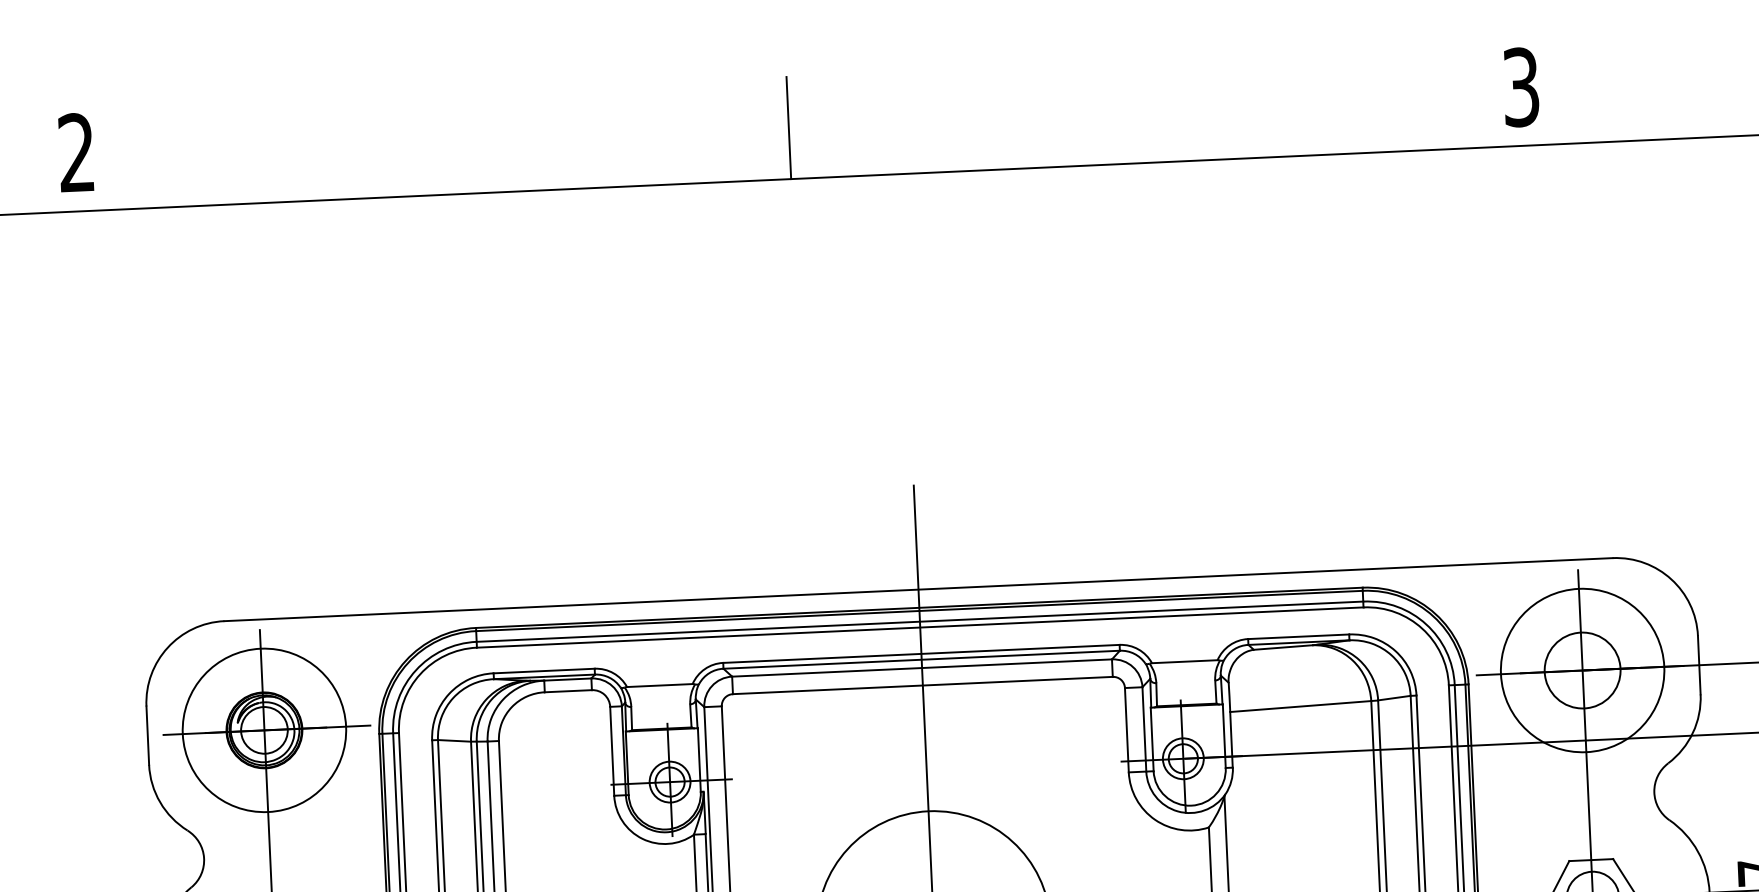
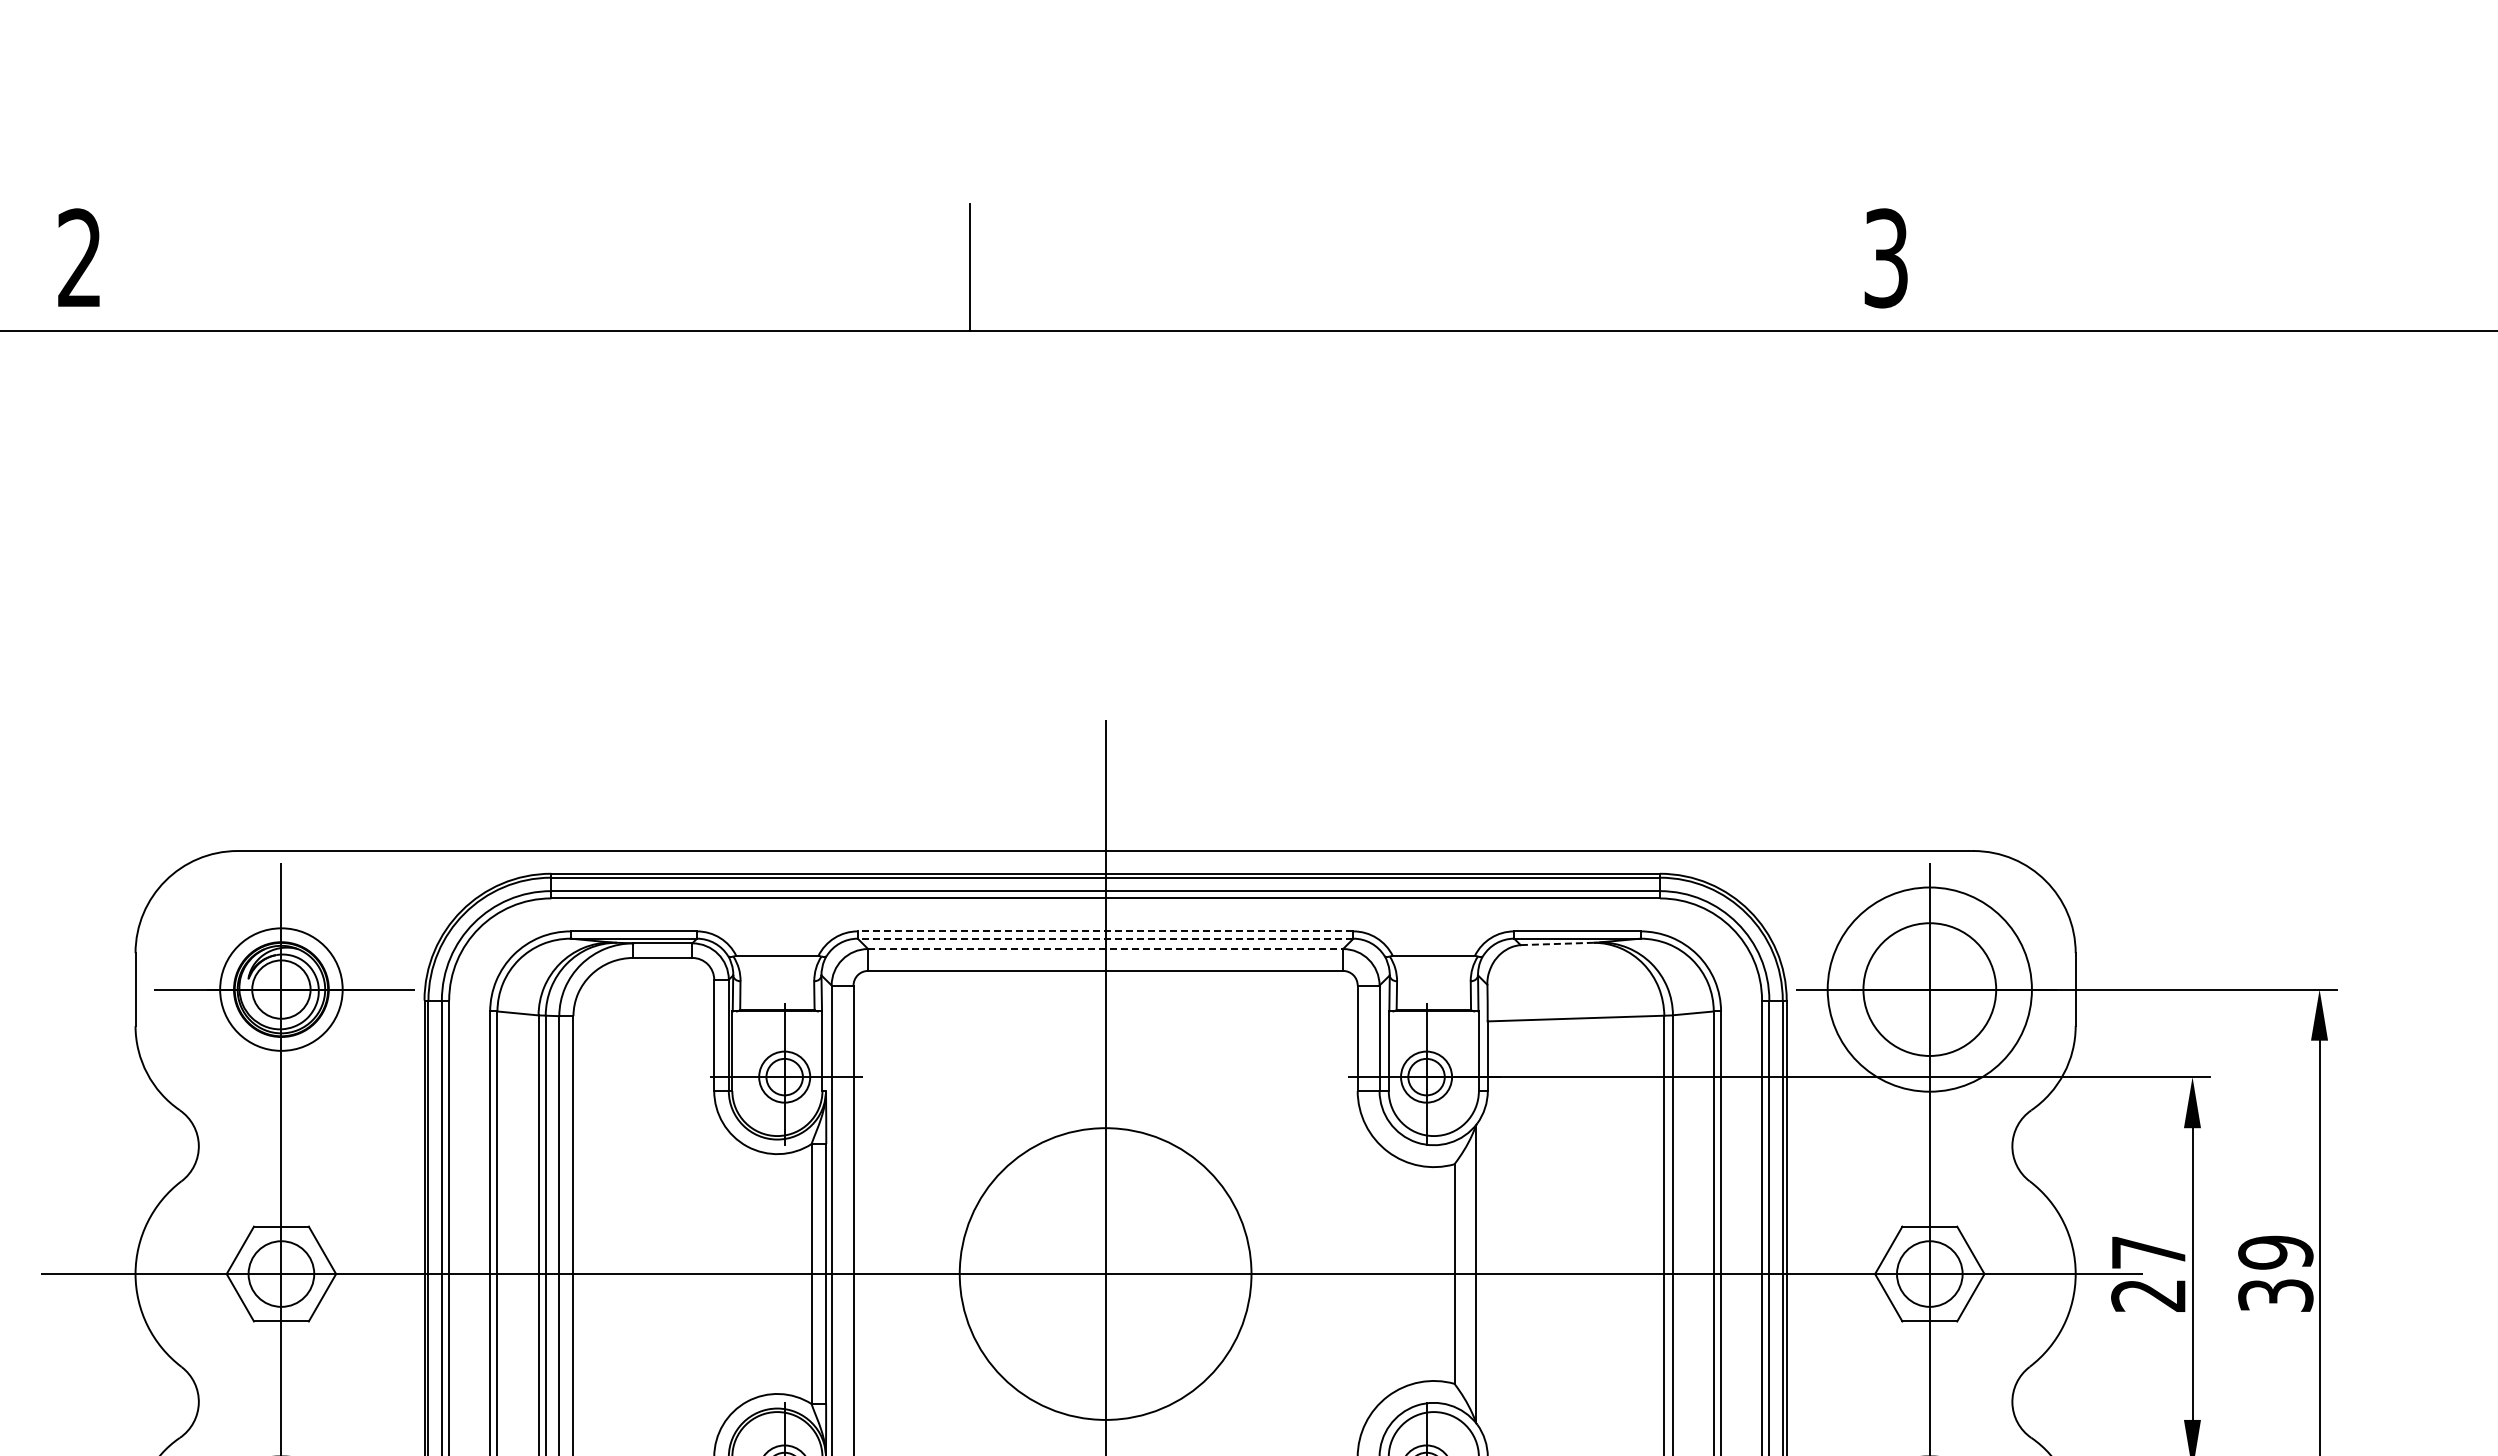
line: (1283, 647) -> (1557, 943), solid -> dashed
line: (921, 653) -> (1105, 931), solid -> dashed
line: (921, 659) -> (1105, 938), solid -> dashed
line: (922, 668) -> (1106, 949), solid -> dashed
circle: (1582, 670) -> (1929, 989), size x1.4
circle: (264, 730) -> (281, 989), size x0.6

